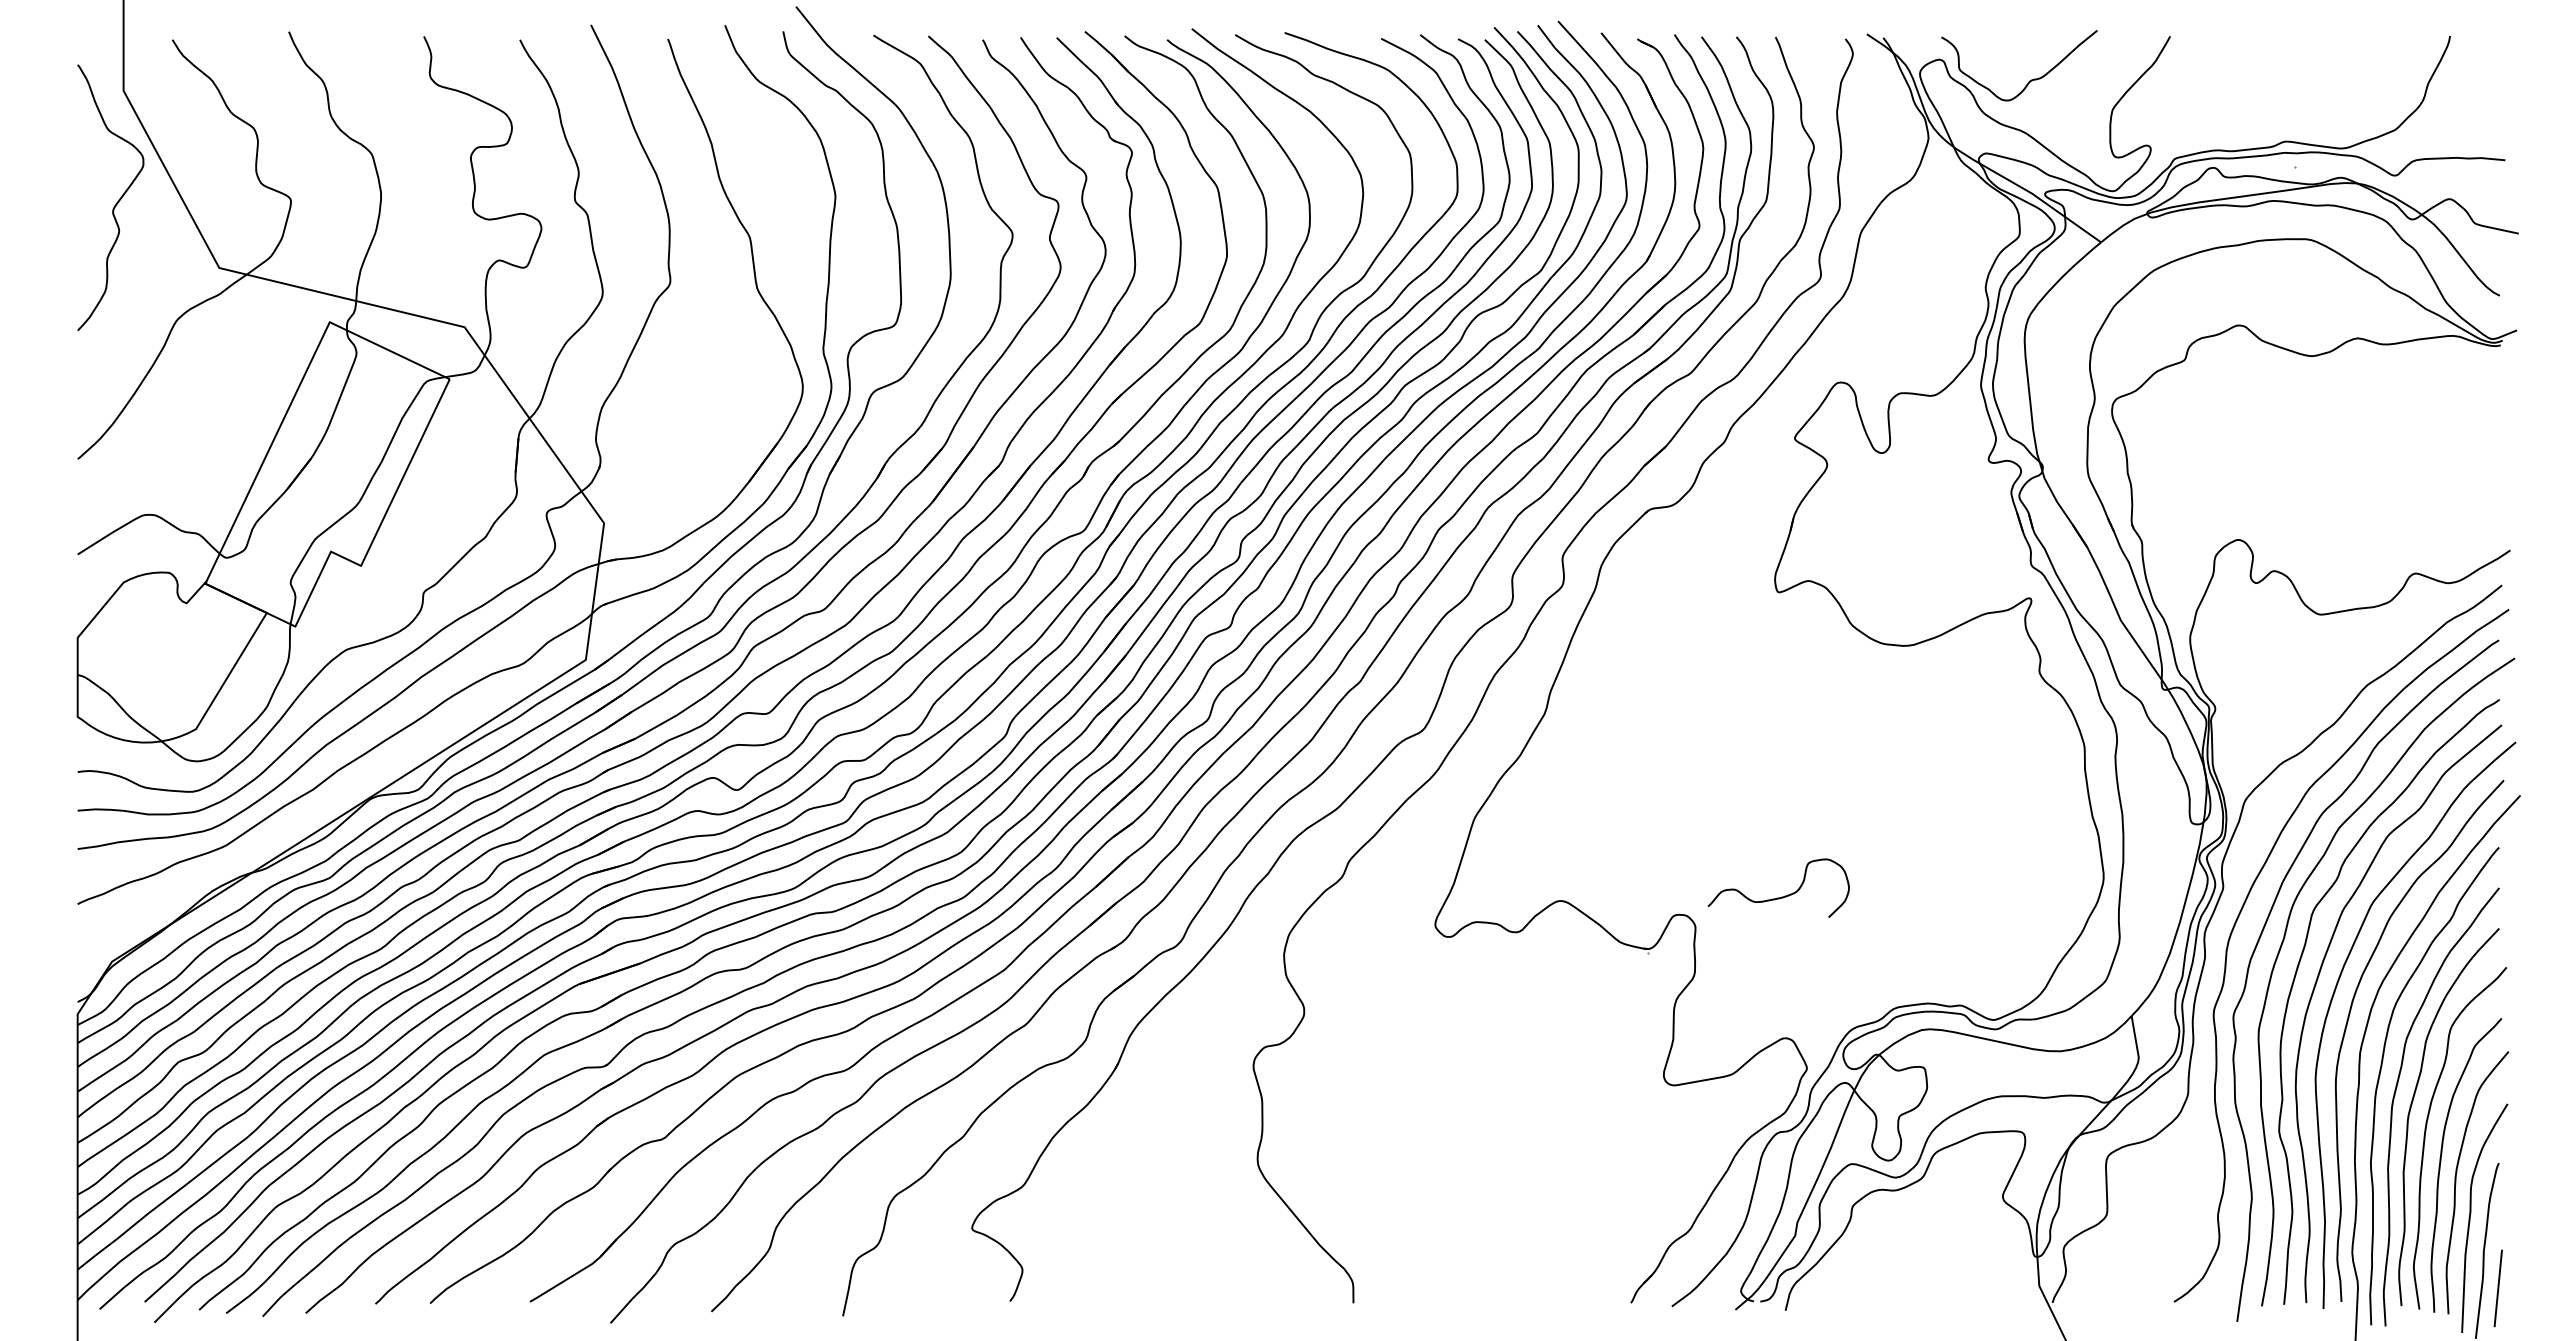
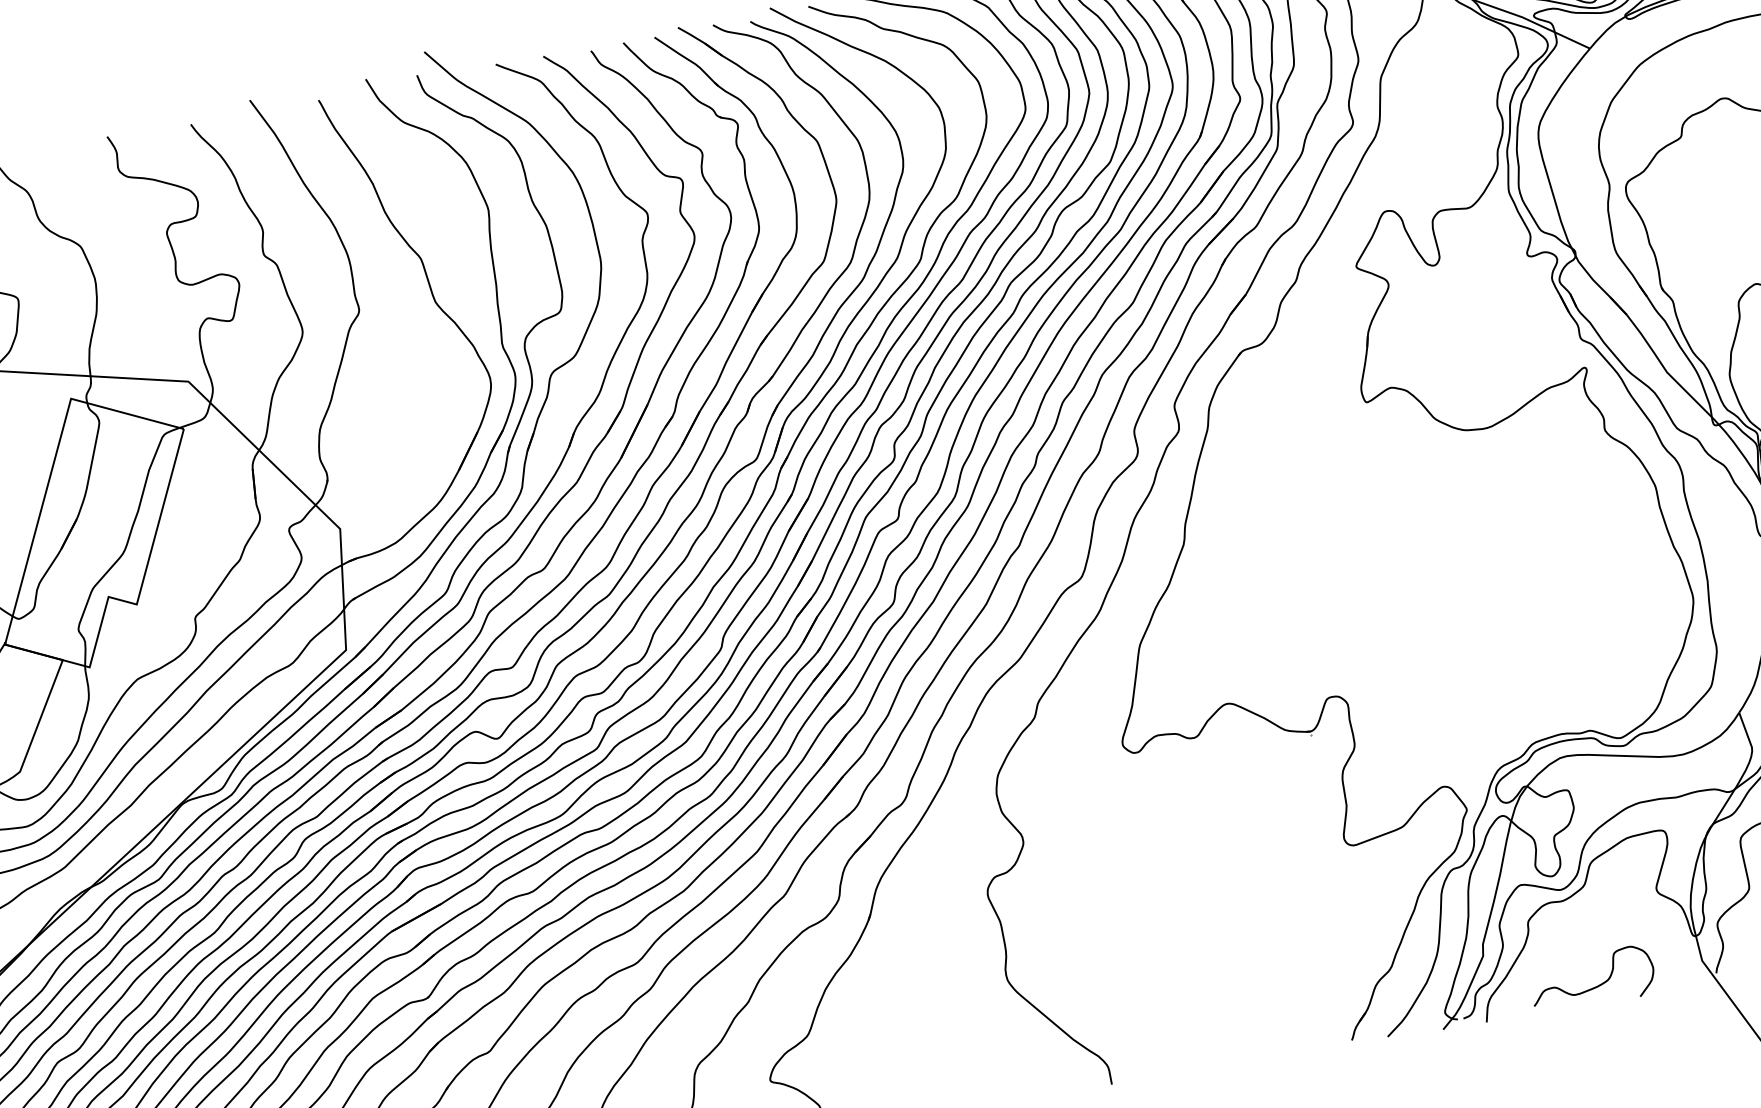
curve: (1781, 896) -> (1596, 986), moved

